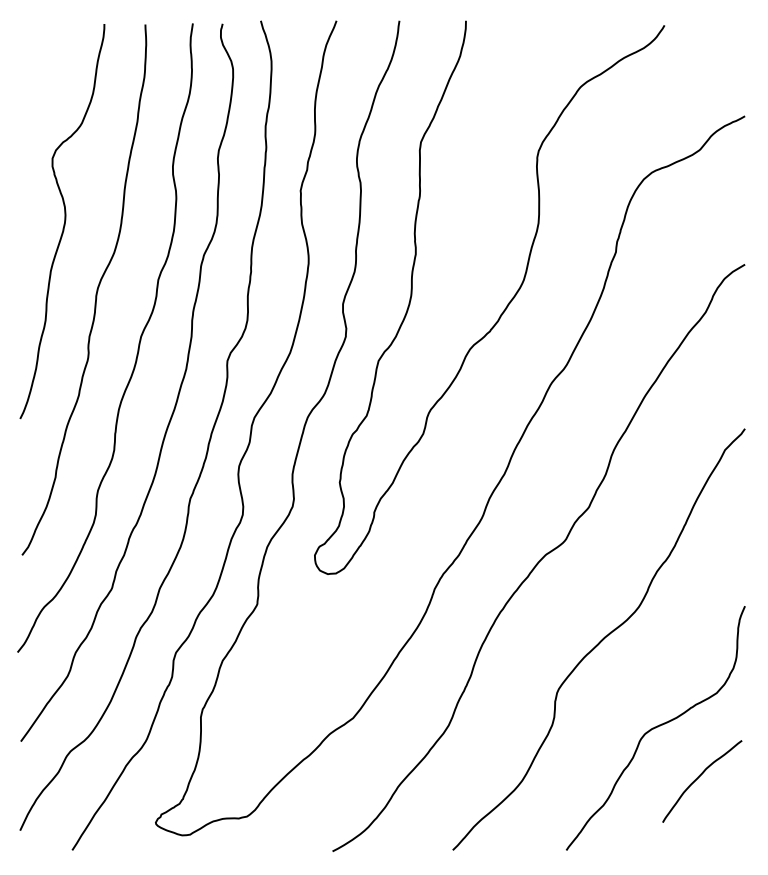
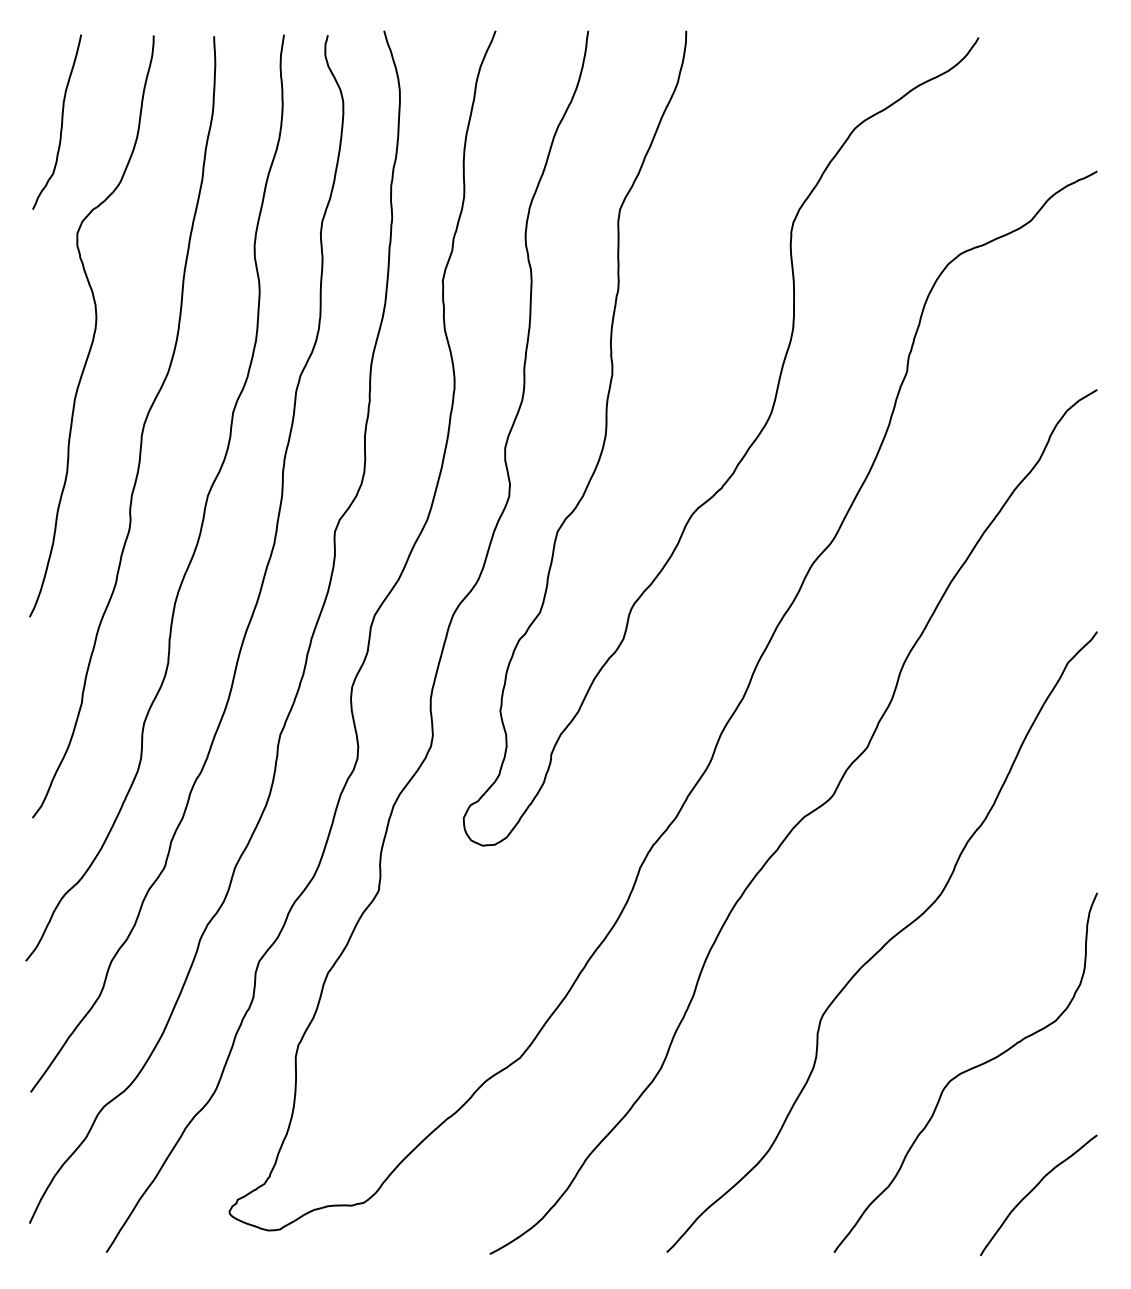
curve: (41, 82) -> (61, 121), added
curve: (699, 777) -> (1034, 1189), moved

